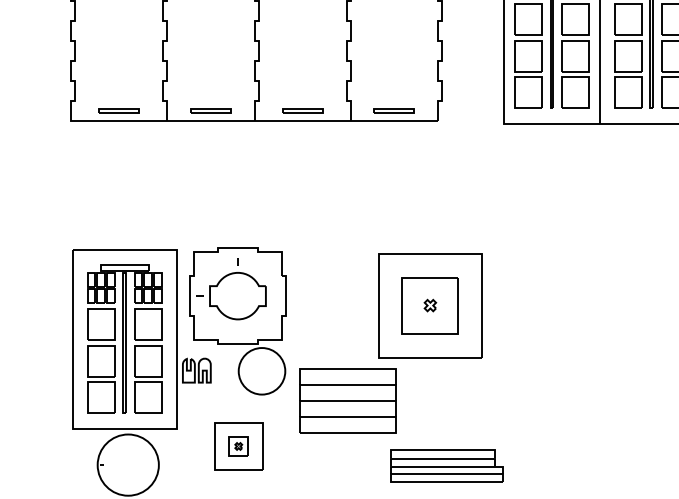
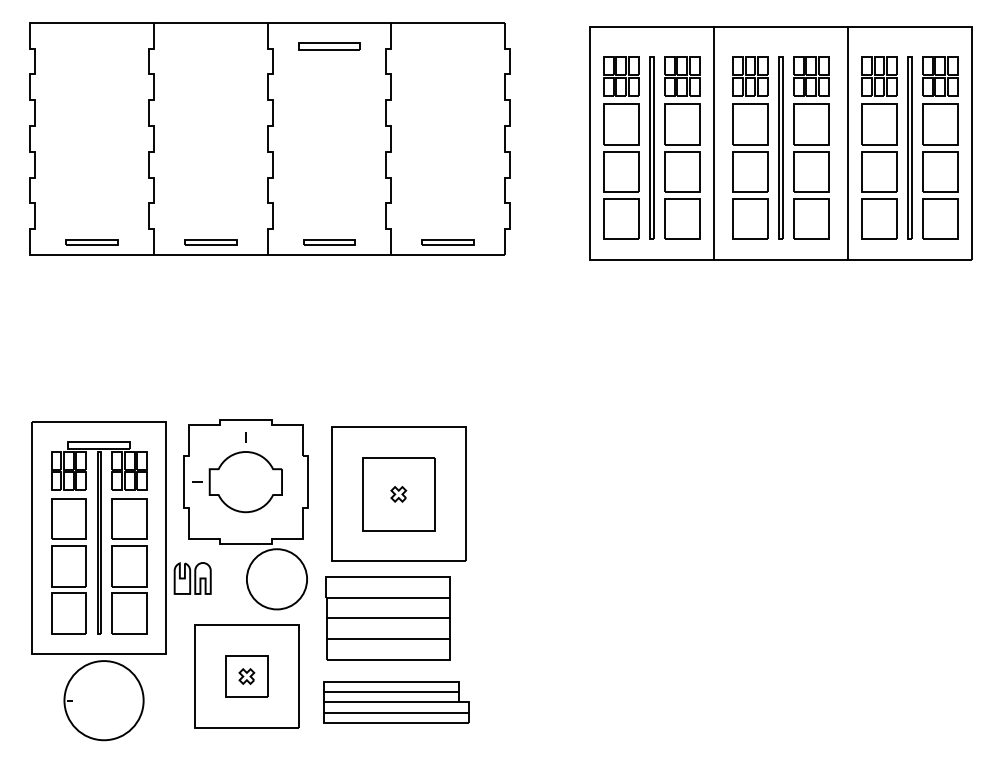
part: (430, 304) -> (398, 493), moved
part: (238, 446) -> (246, 676), size x1.67
part: (447, 466) -> (396, 702), moved

